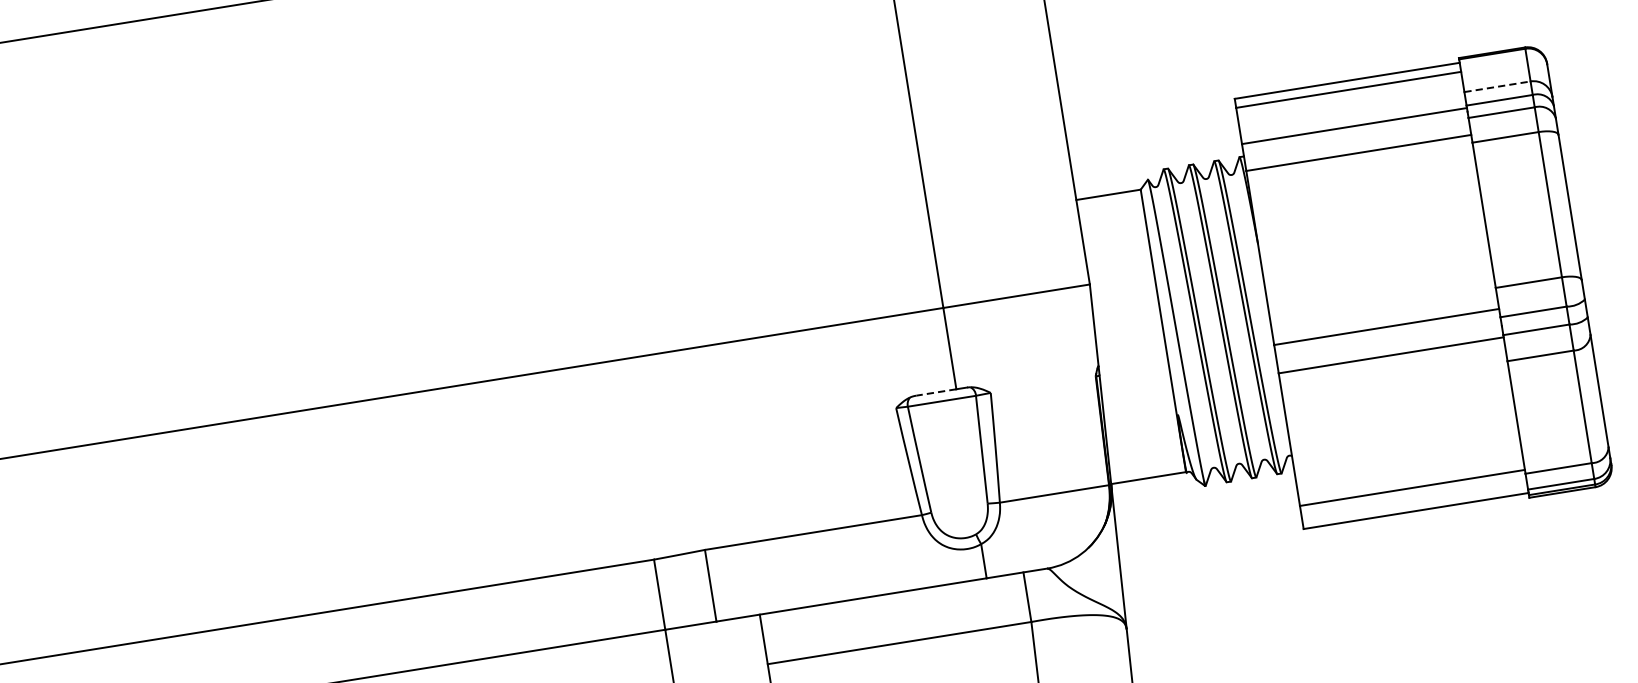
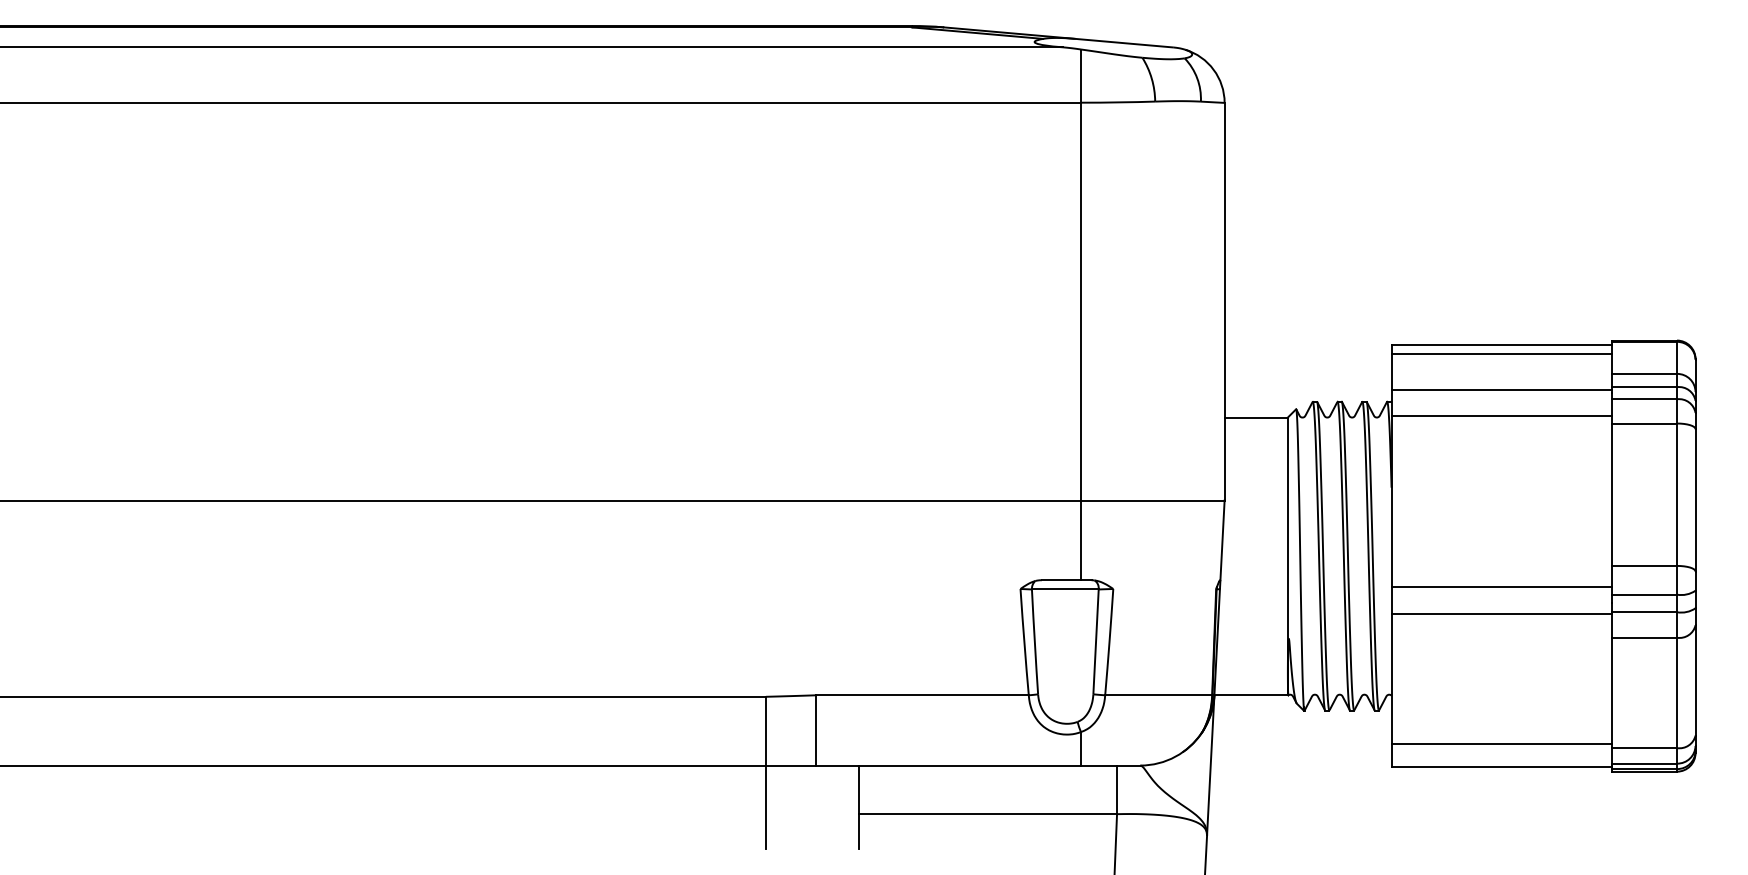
line: (1498, 86) -> (1645, 373), dashed -> solid
line: (936, 392) -> (1061, 580), dashed -> solid

